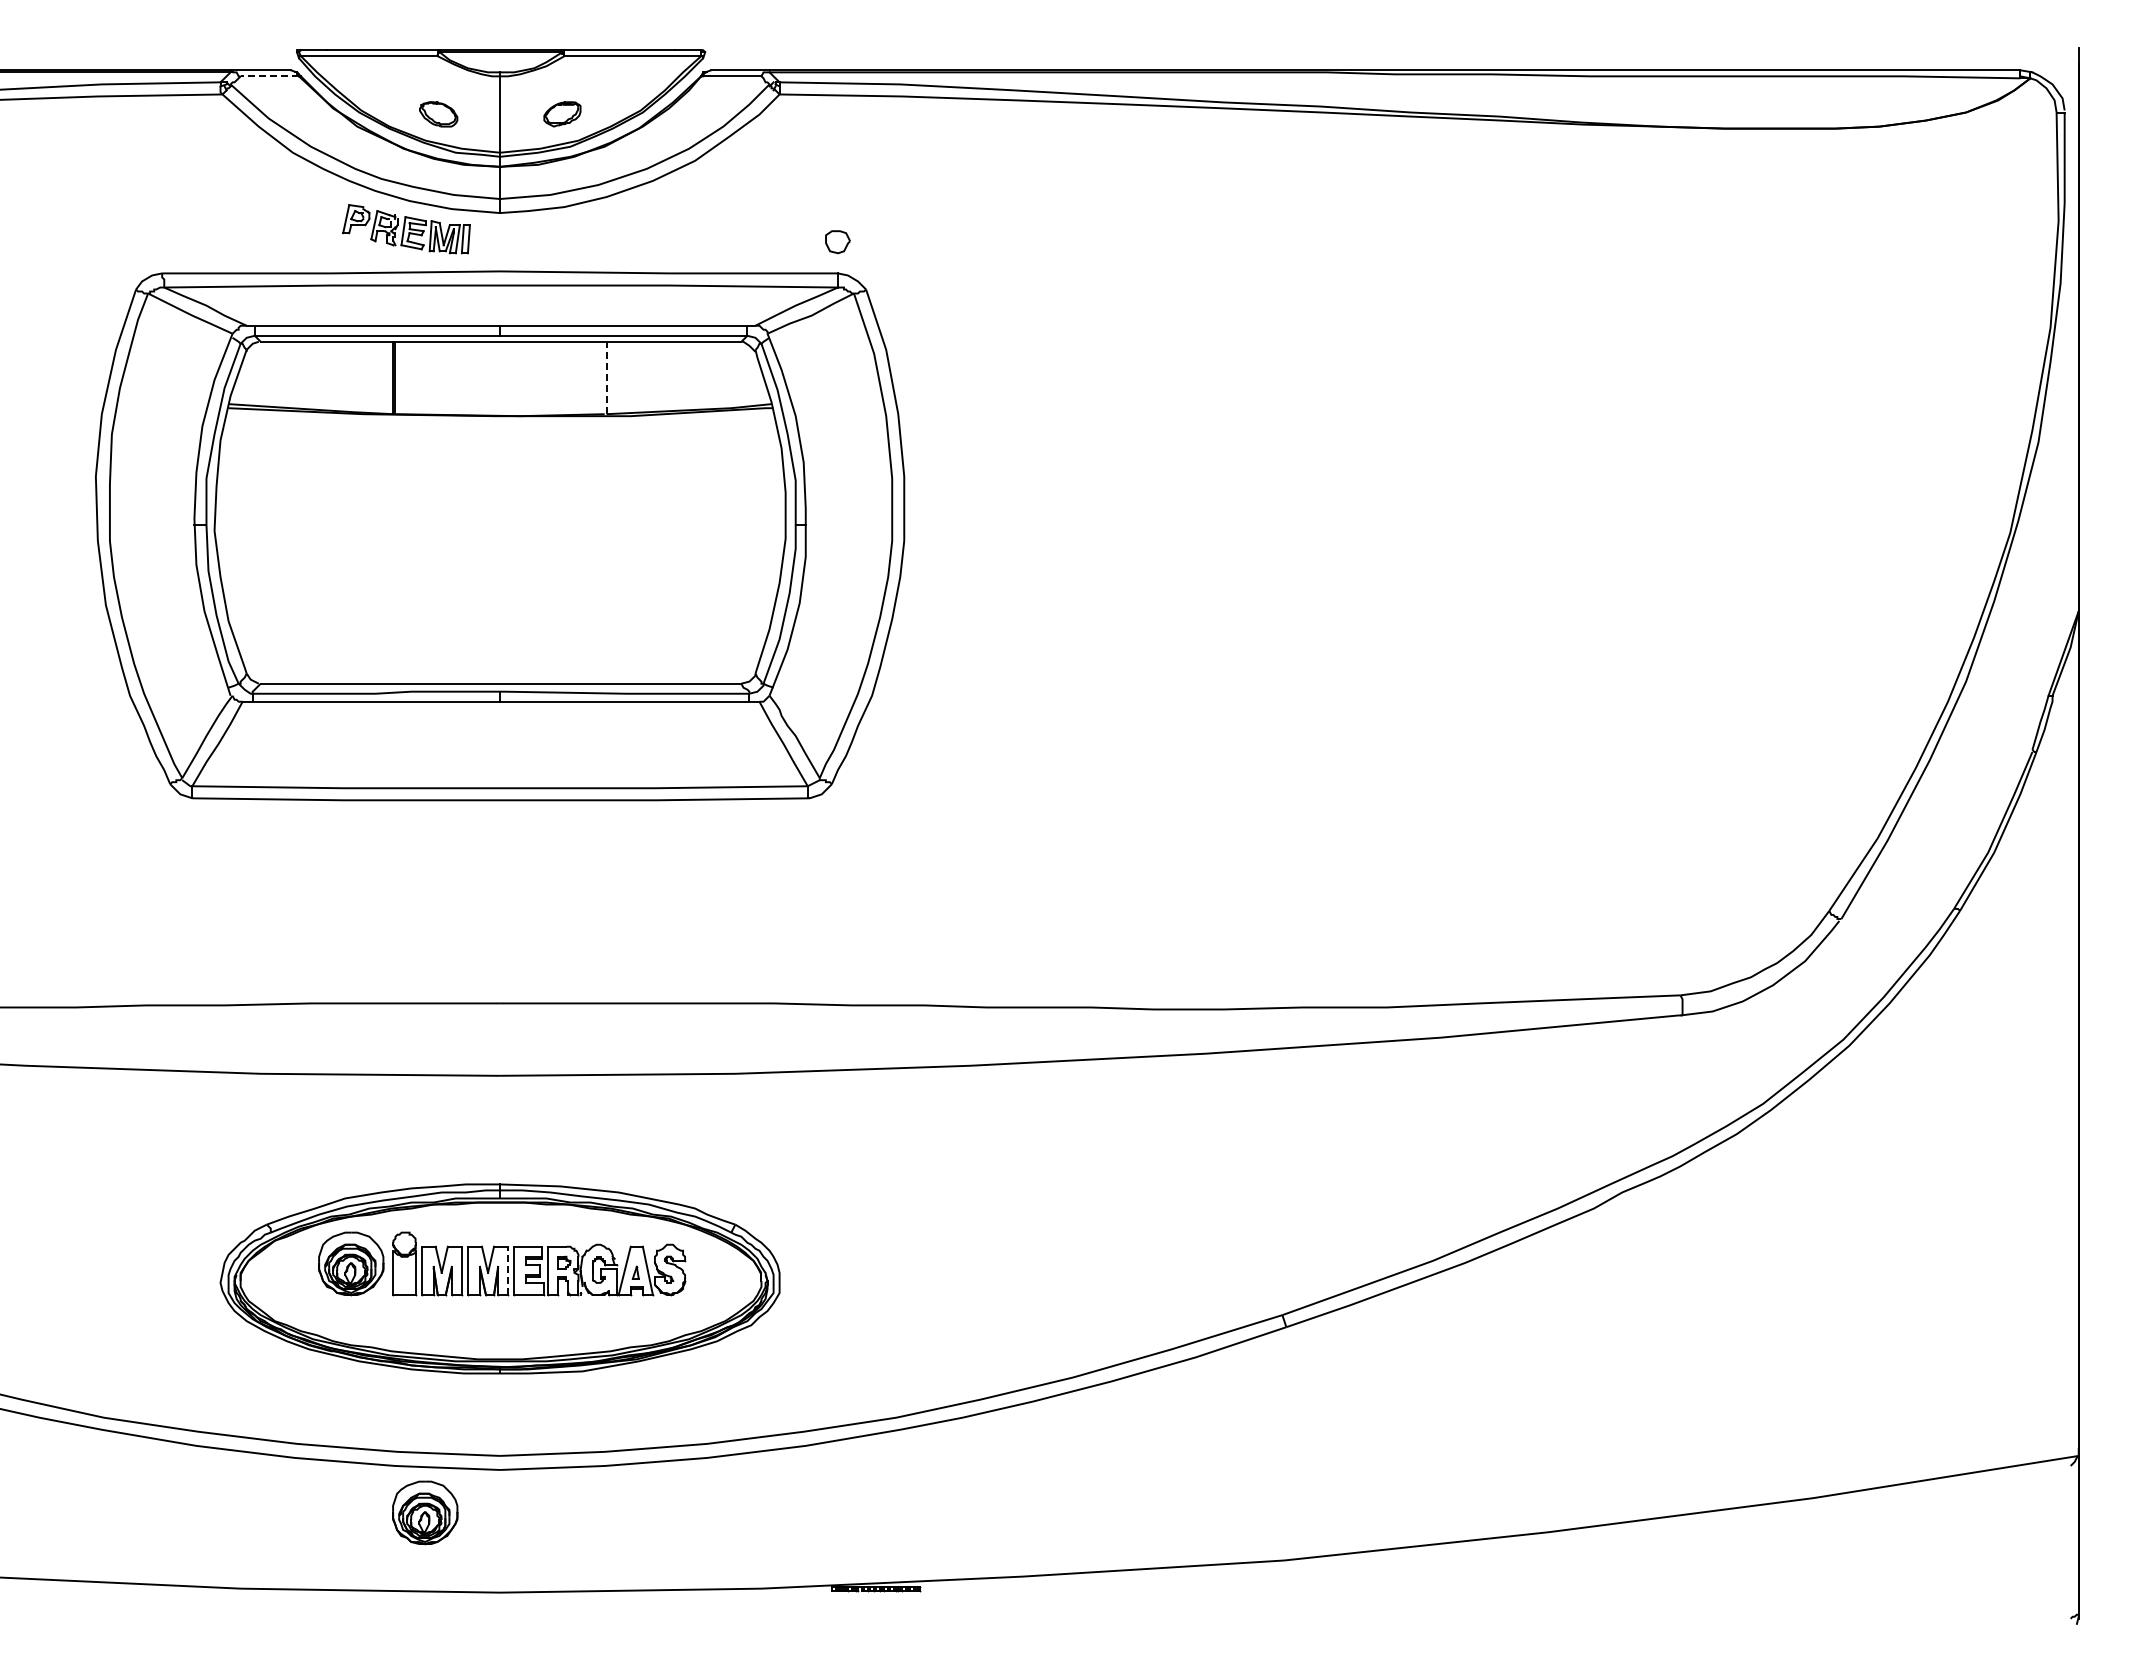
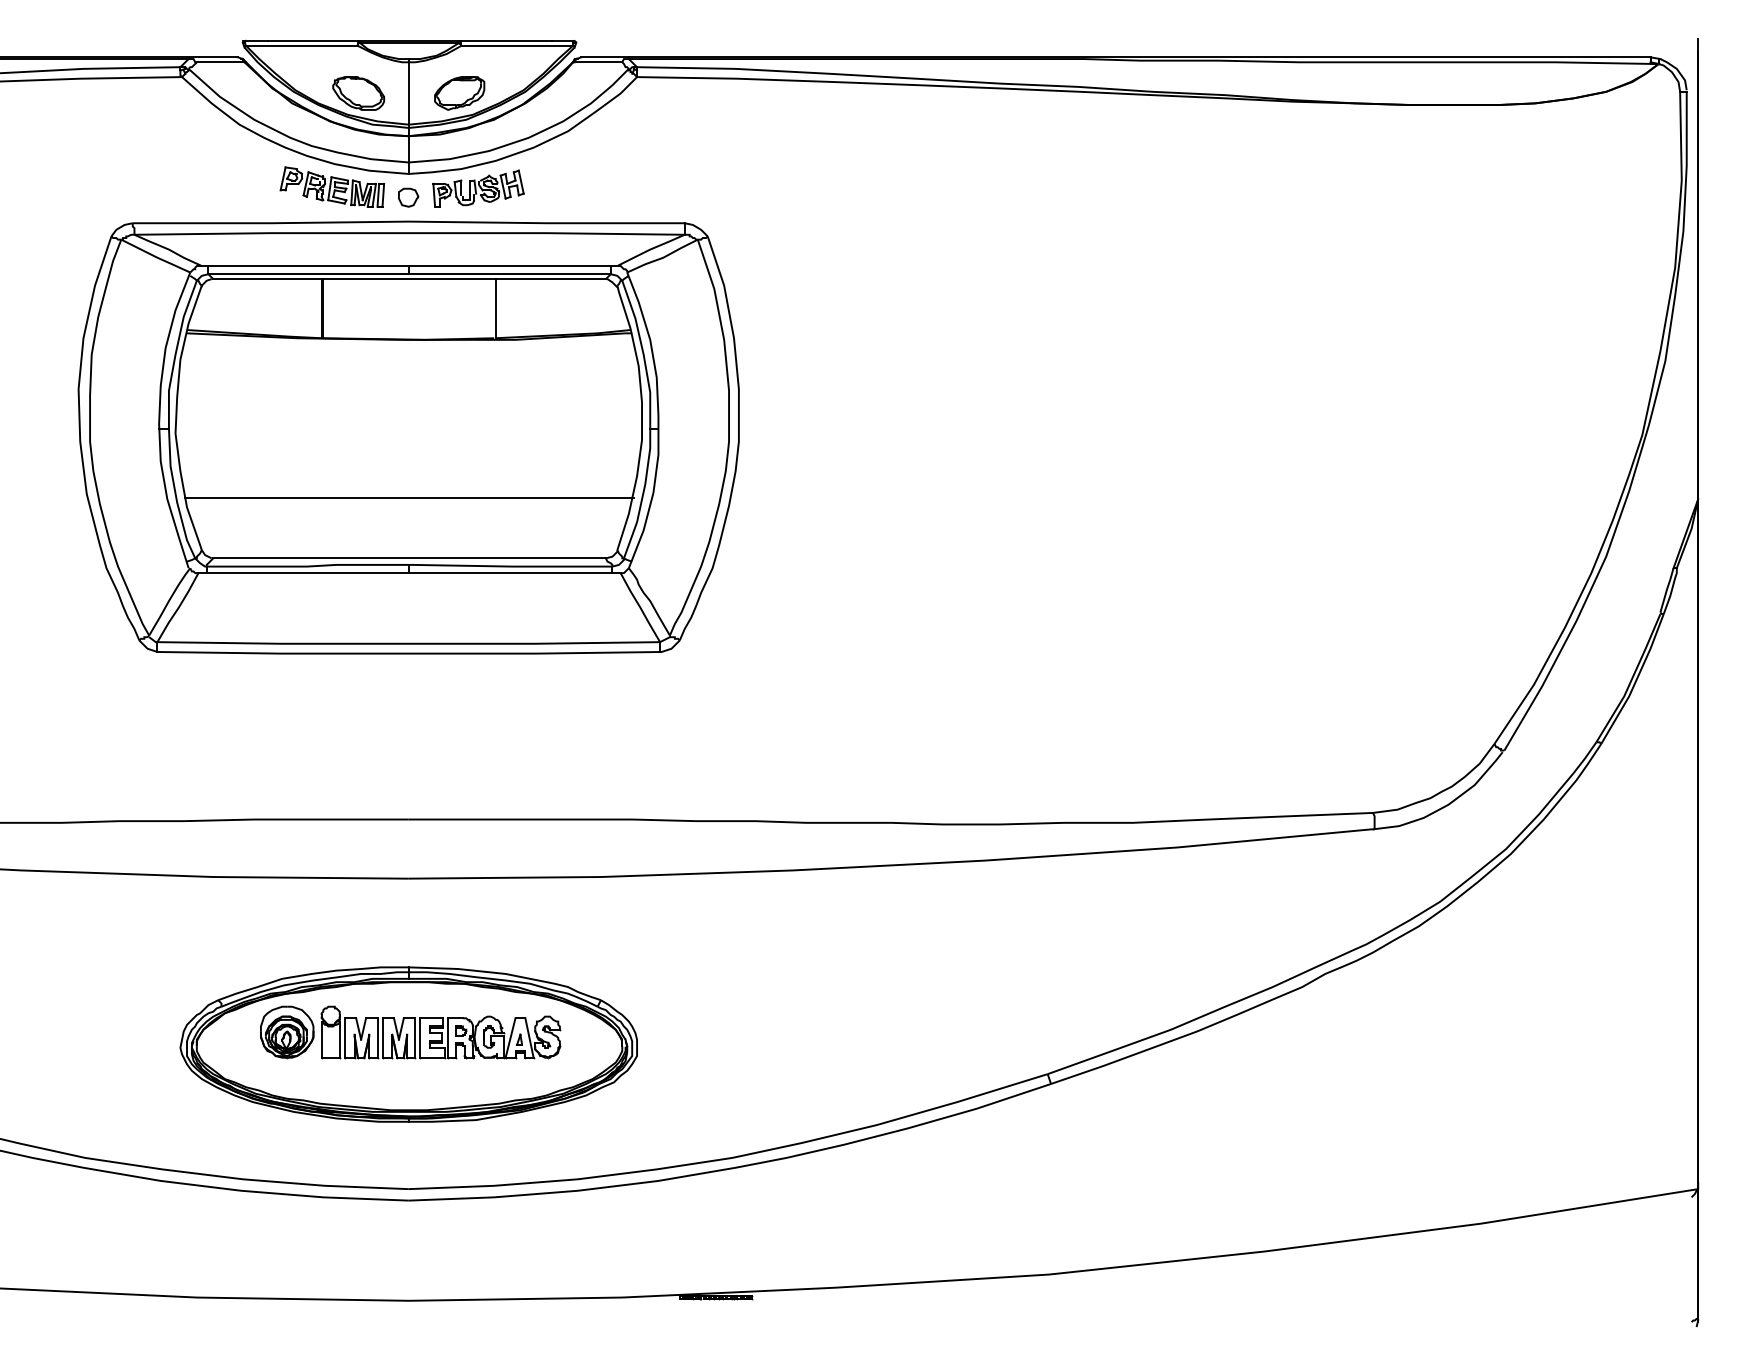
line: (269, 76) -> (220, 62), dashed -> solid
part: (438, 114) -> (358, 93), size x1.67
part: (562, 114) -> (459, 93), size x1.67
part: (585, 231) -> (478, 189), added
part: (837, 242) -> (408, 198), moved
line: (606, 377) -> (495, 308), dashed -> solid
line: (500, 609) -> (409, 497), added
line: (508, 1270) -> (415, 1037), dashed -> solid
part: (425, 1512) -> (347, 1235), removed

